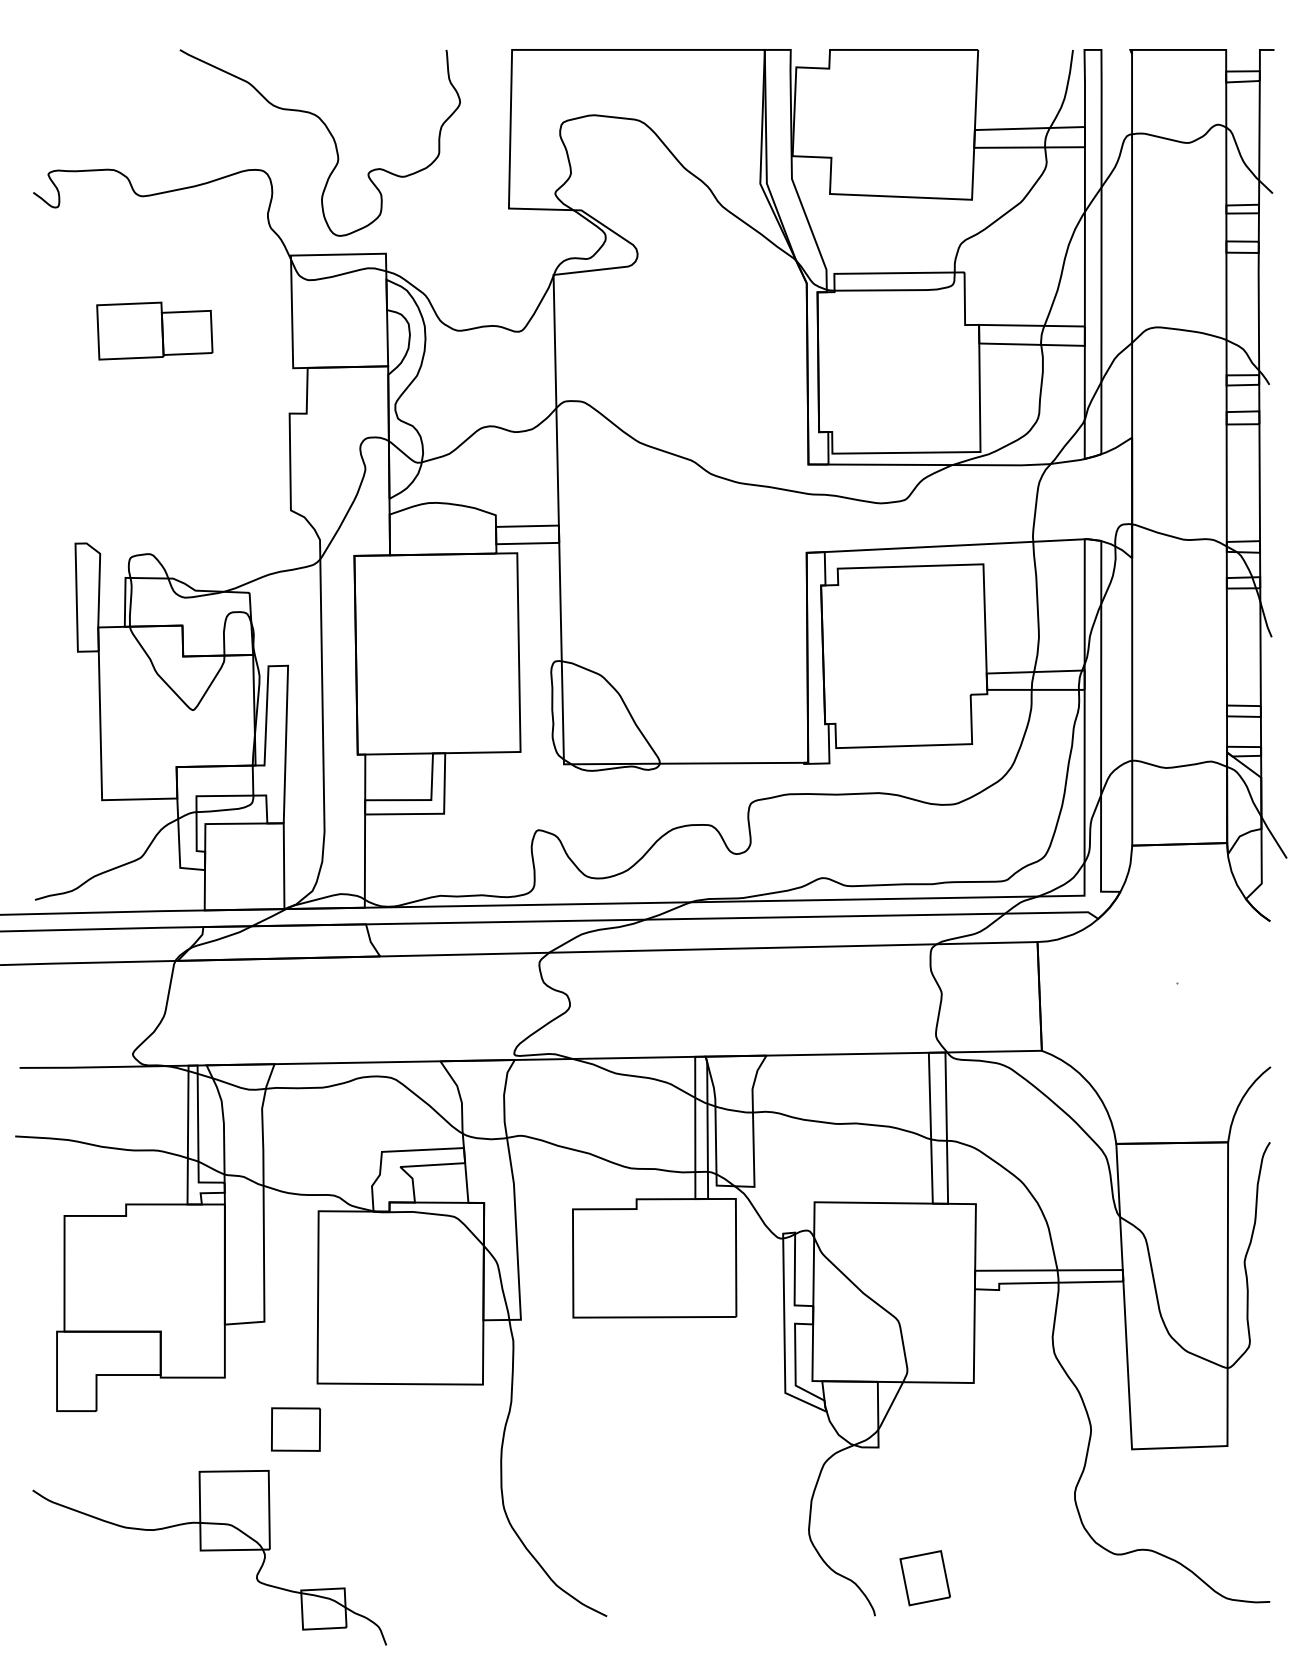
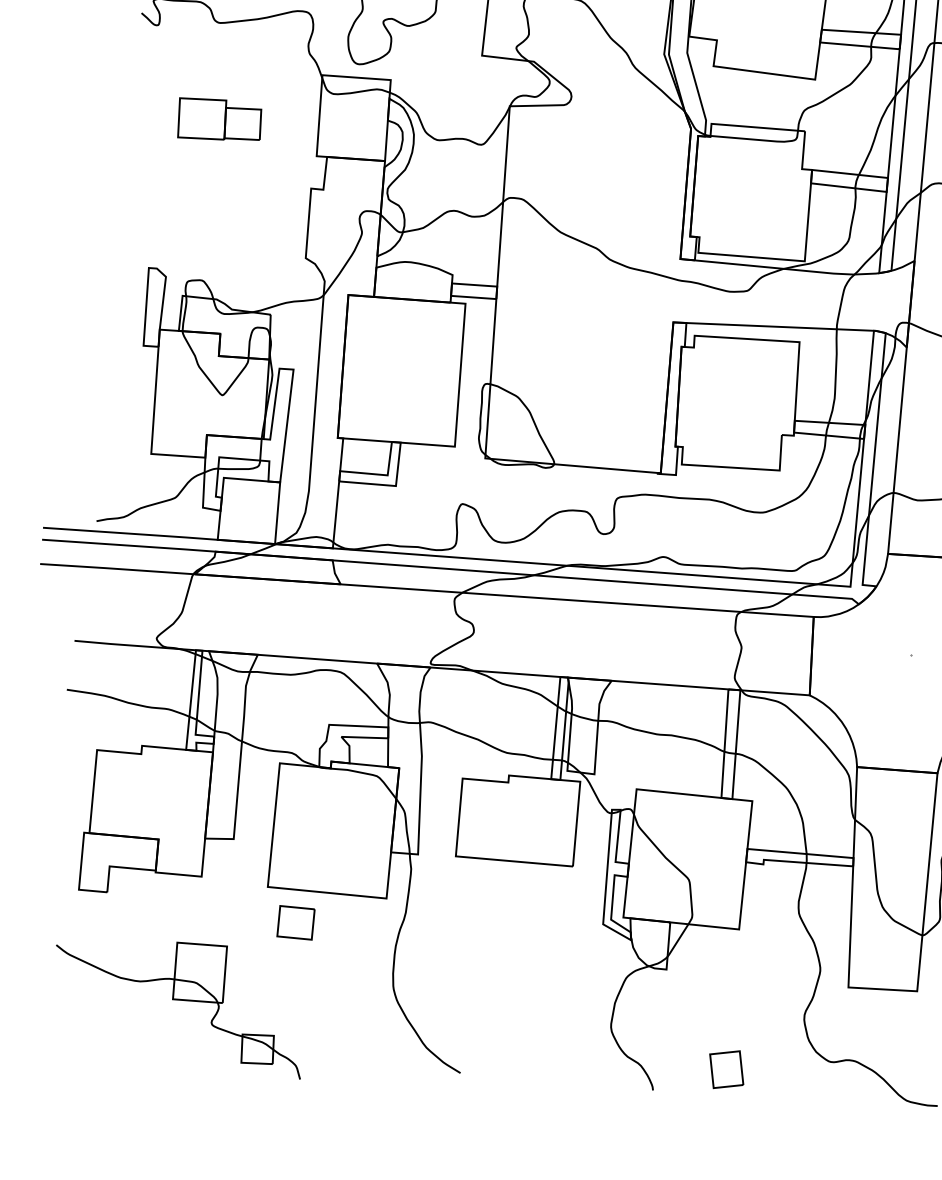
part: (295, 1429) -> (295, 922), moved
part: (924, 1578) -> (726, 1069), moved

